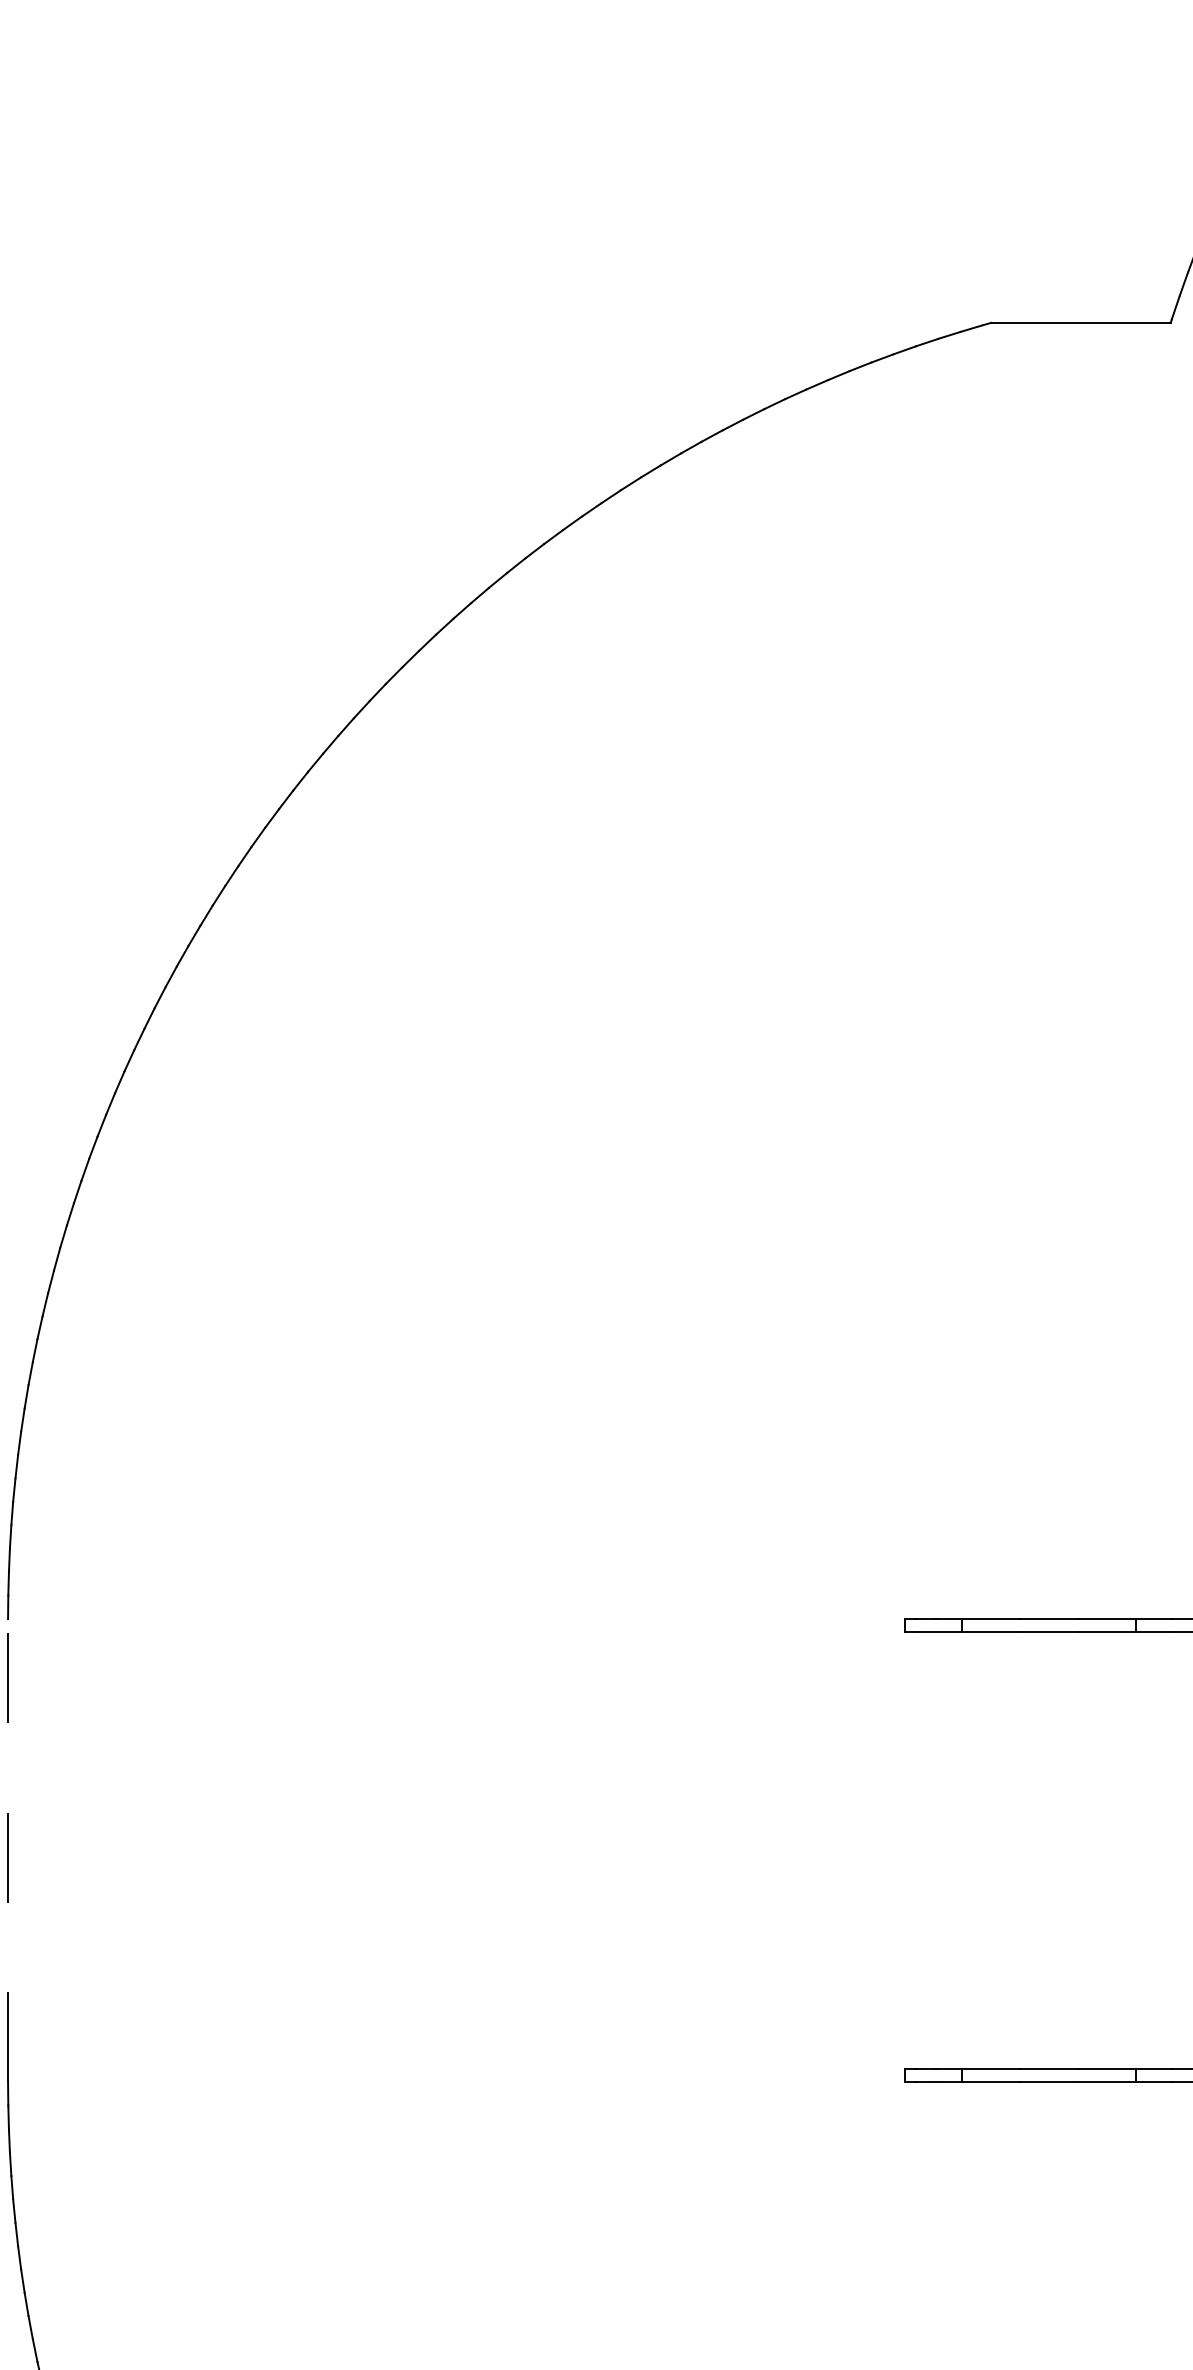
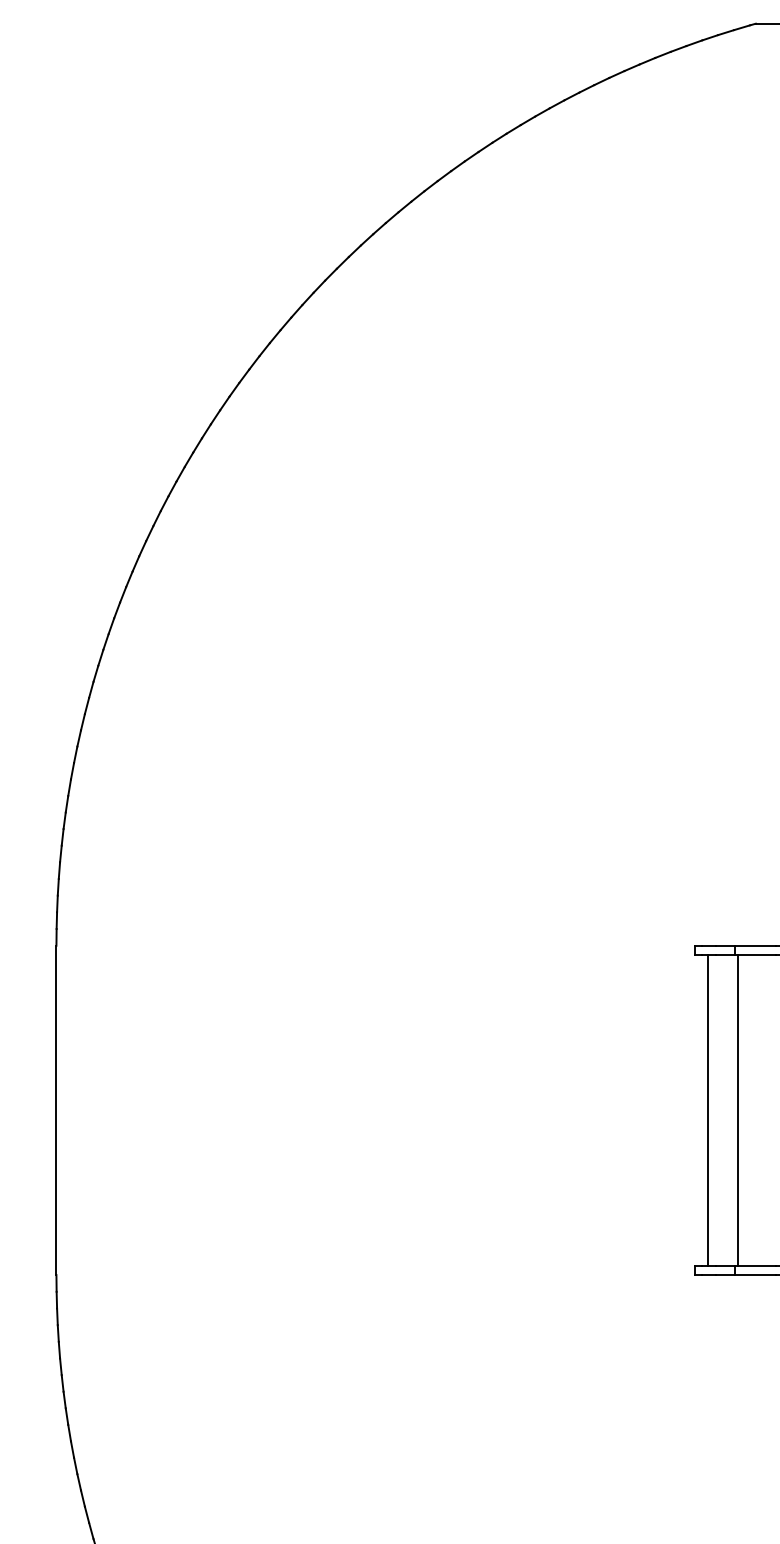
line: (8, 1850) -> (56, 1110), dashed -> solid
line: (923, 1850) -> (707, 1110), added
line: (965, 1850) -> (737, 1110), added

